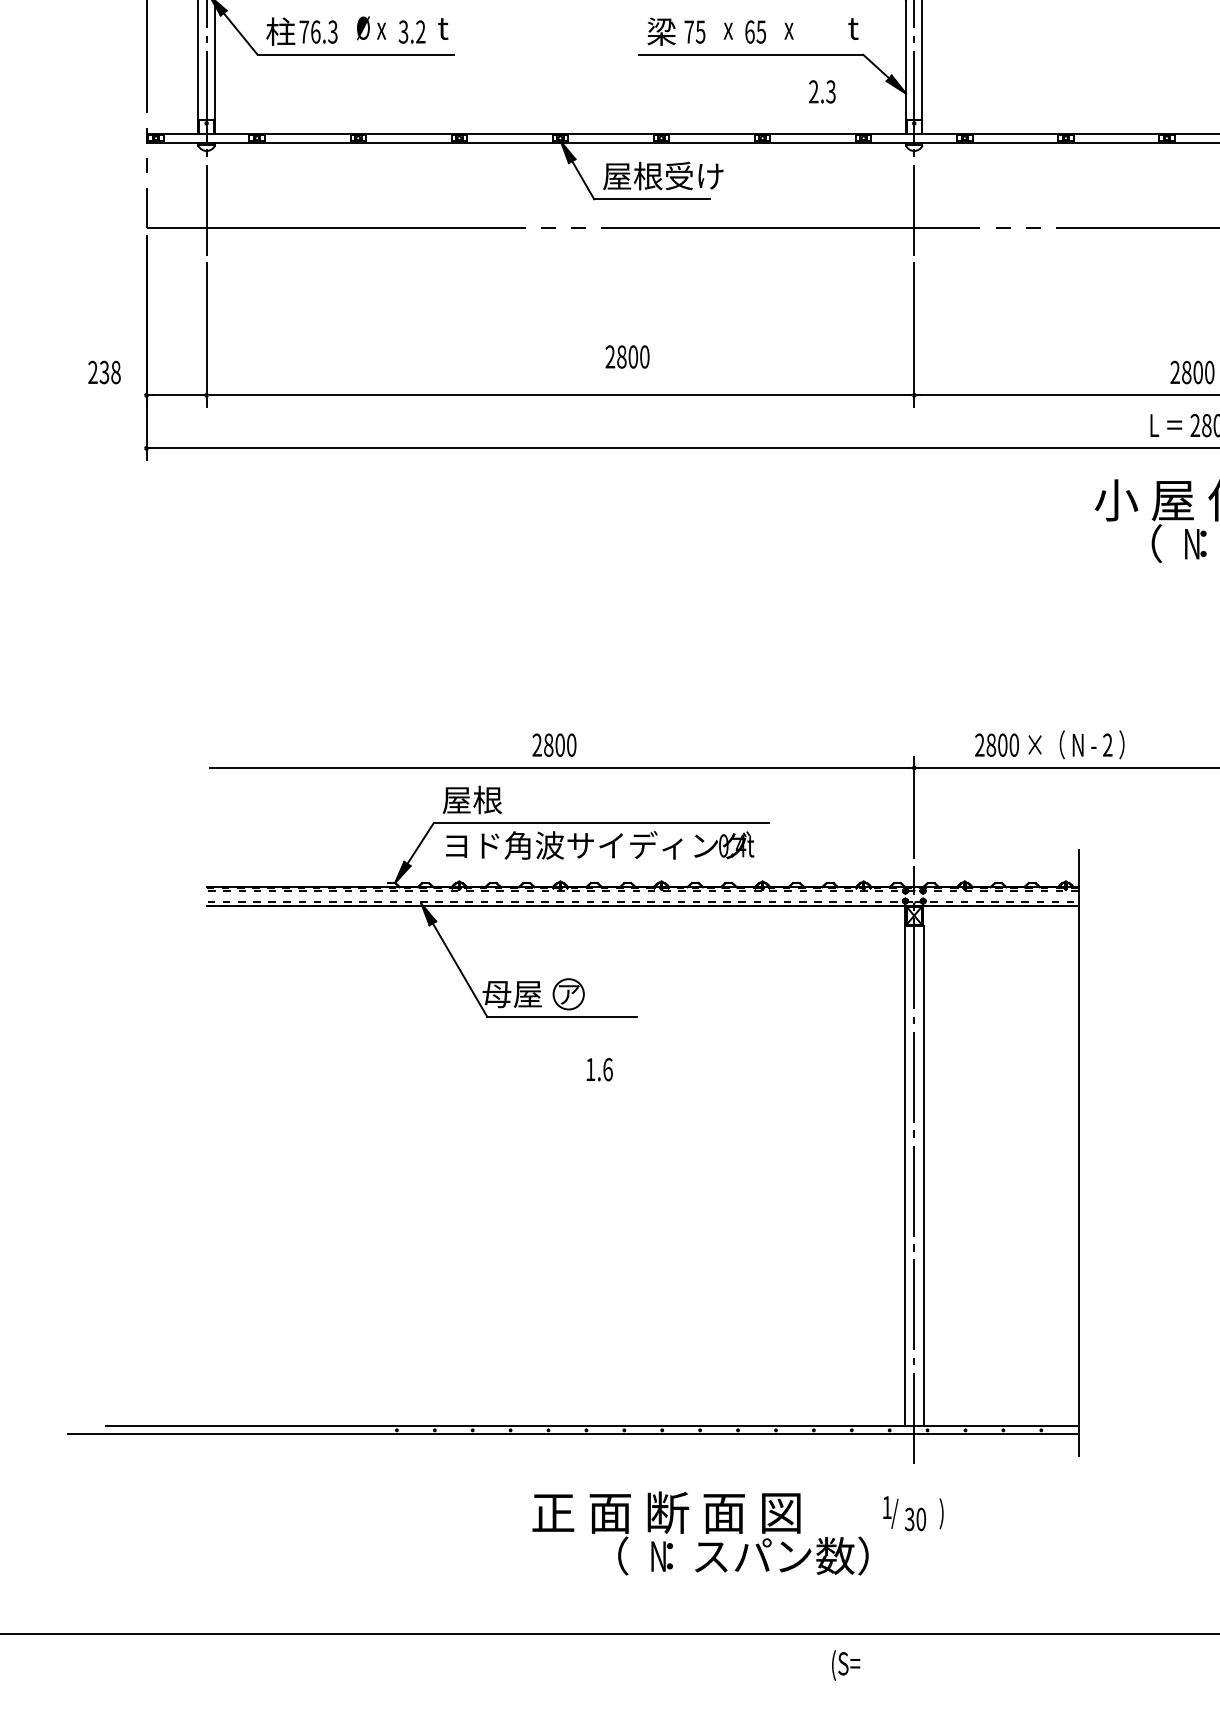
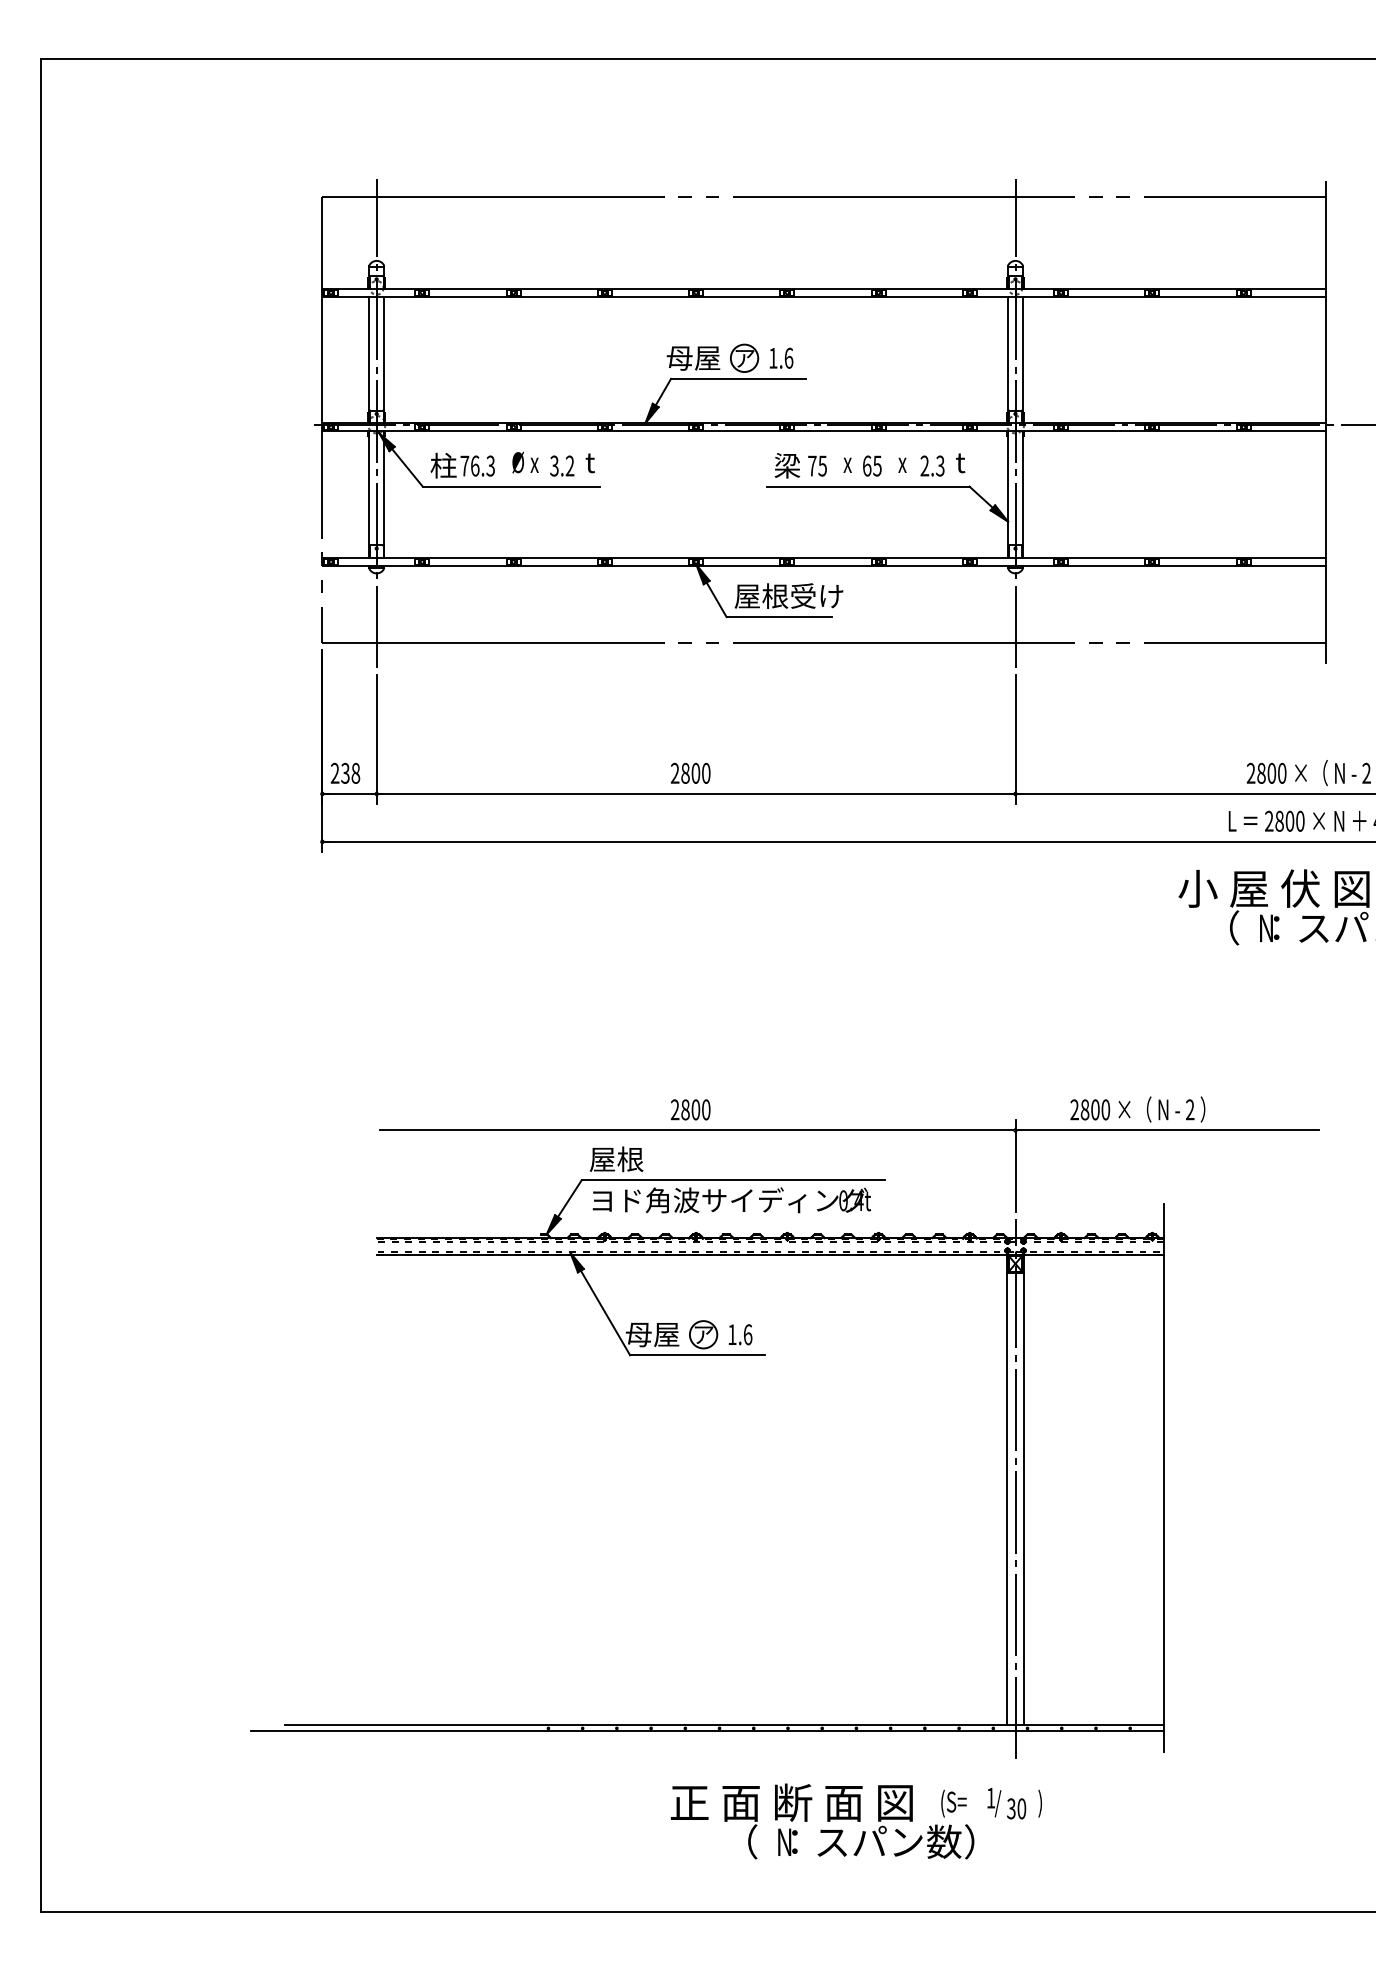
text: (822, 91) -> (932, 465), moved
text: (627, 355) -> (690, 772), moved
text: (104, 371) -> (345, 772), moved
text: (599, 1069) -> (740, 1334), moved
text: (845, 1665) -> (953, 1803), moved

